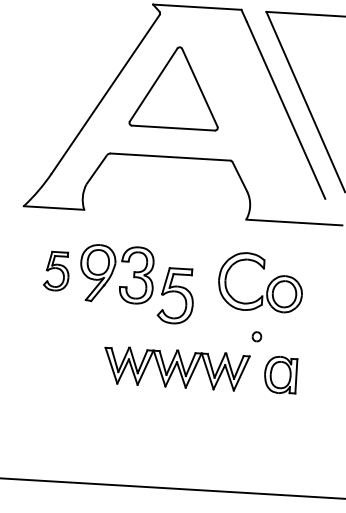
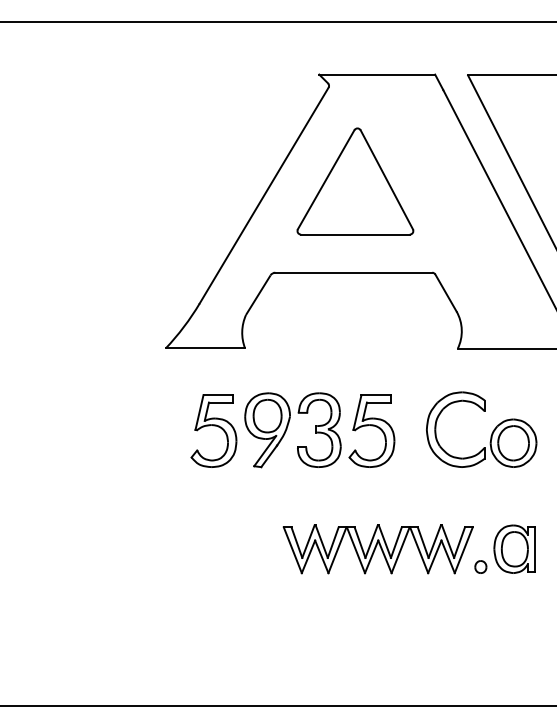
part: (56, 270) -> (213, 430), size x1.43
part: (175, 295) -> (371, 430), moved
part: (256, 336) -> (480, 566), moved

